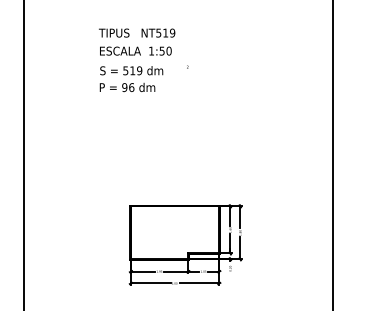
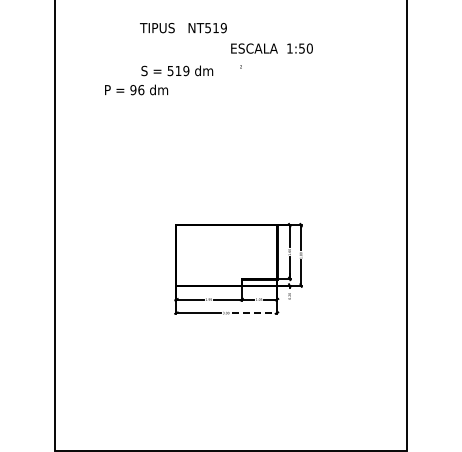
text: (135, 51) -> (271, 48), moved
text: (127, 87) -> (136, 89), moved
line: (199, 283) -> (254, 313), solid -> dashed

